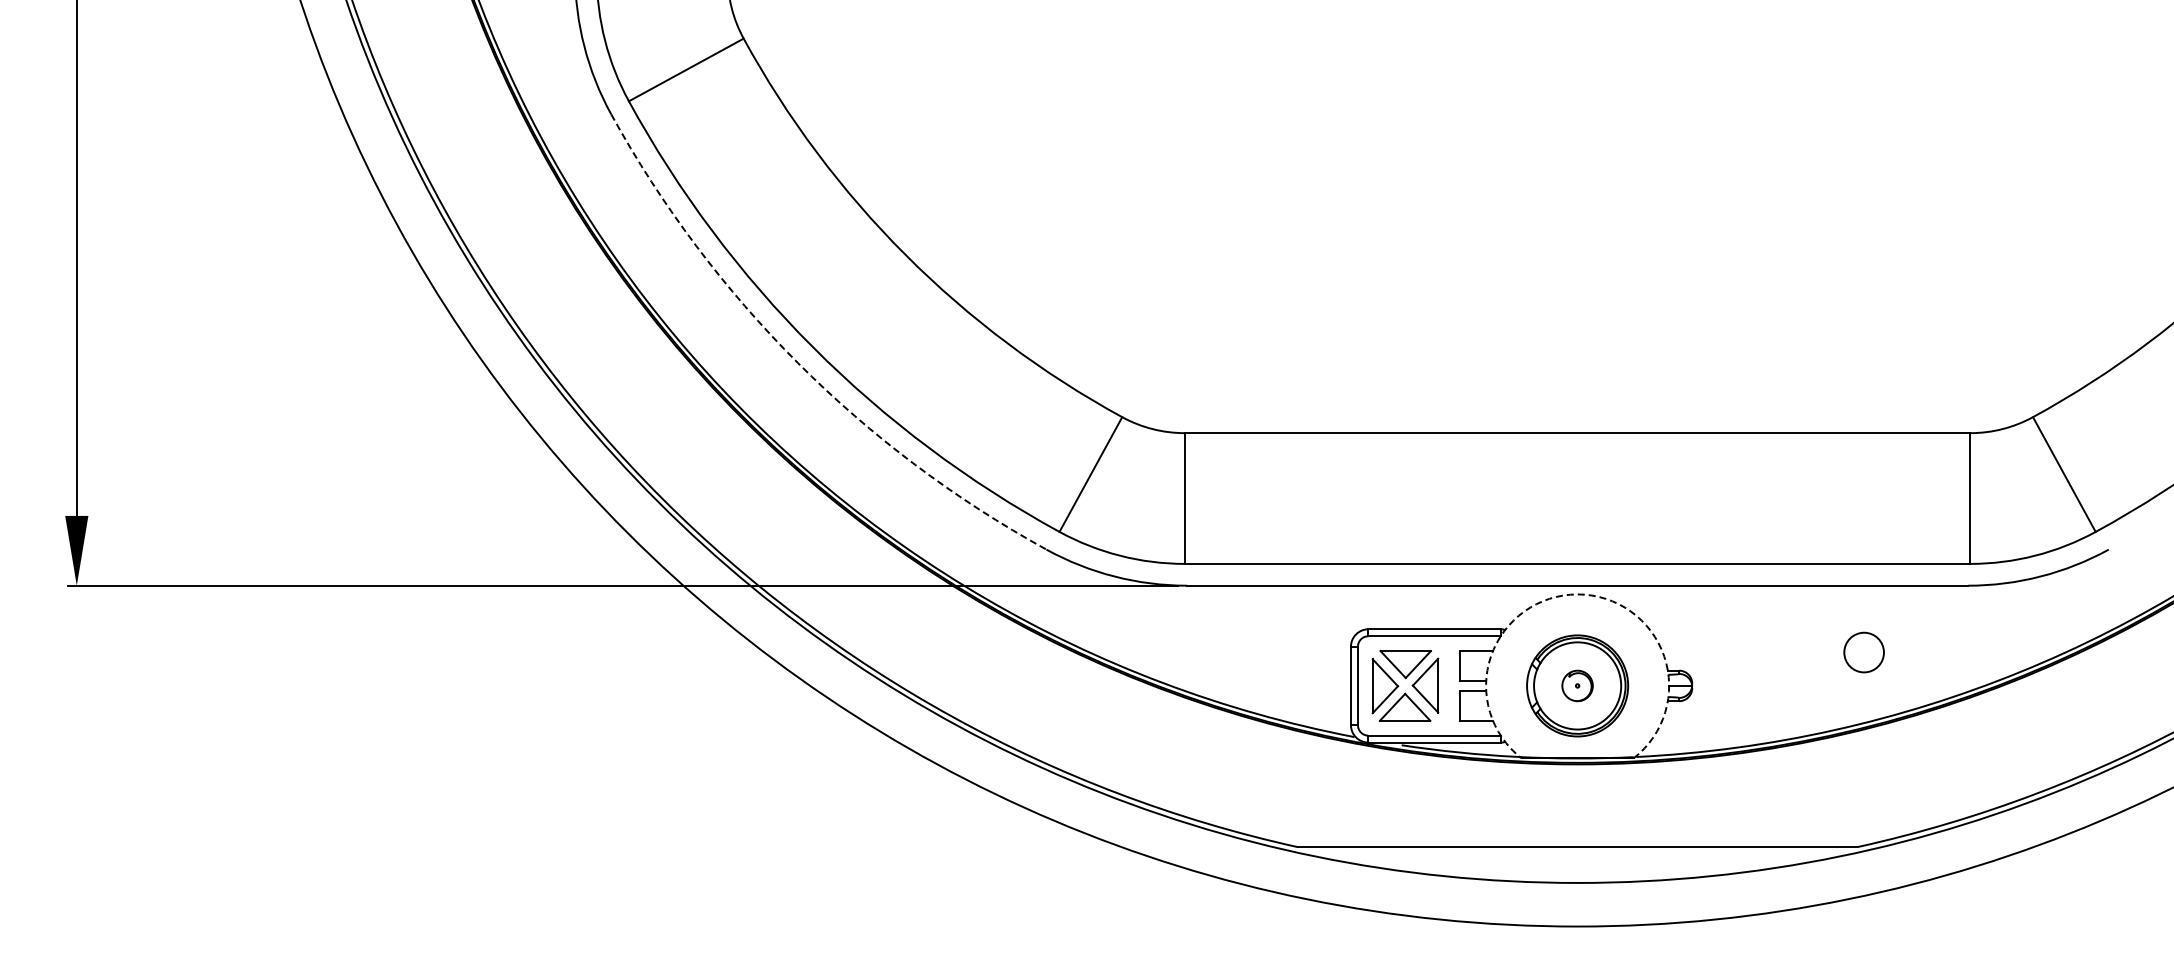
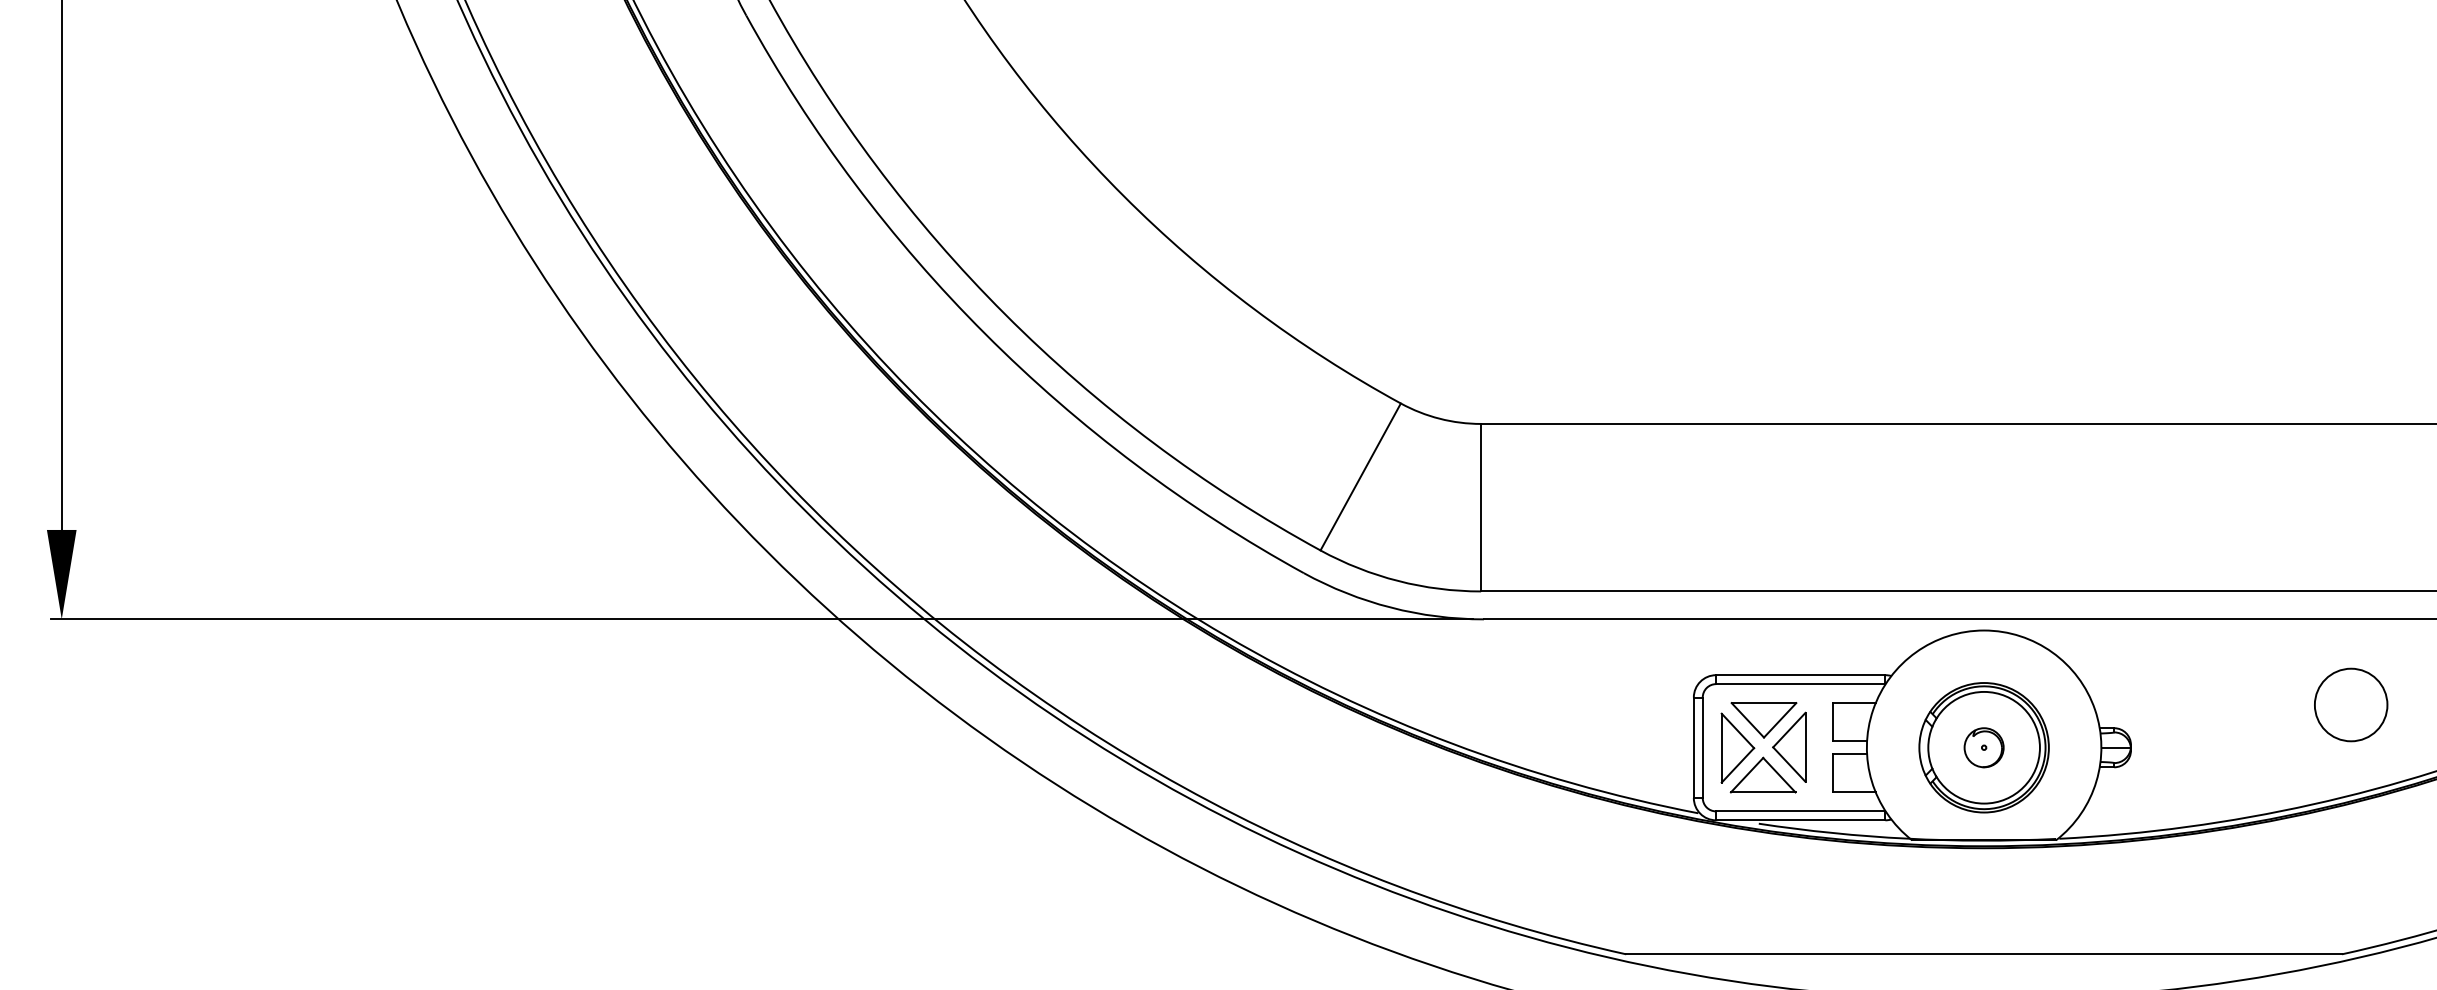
arc: (797, 362) -> (984, 333), dashed -> solid
arc: (1577, 594) -> (1983, 630), dashed -> solid
circle: (1863, 652) -> (2350, 704), size x1.43

